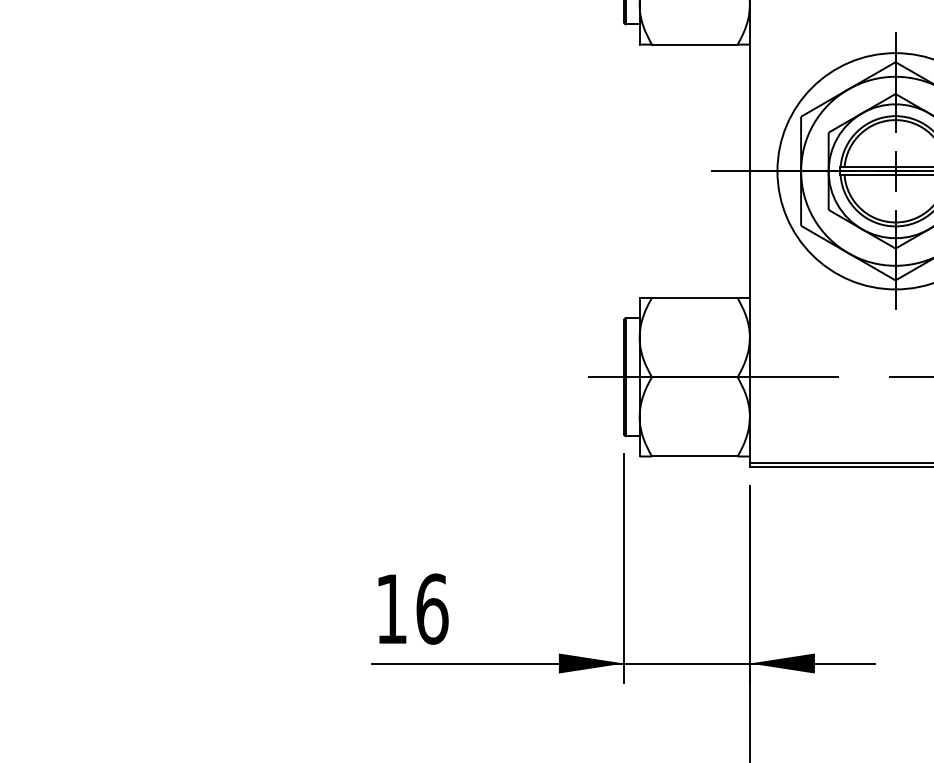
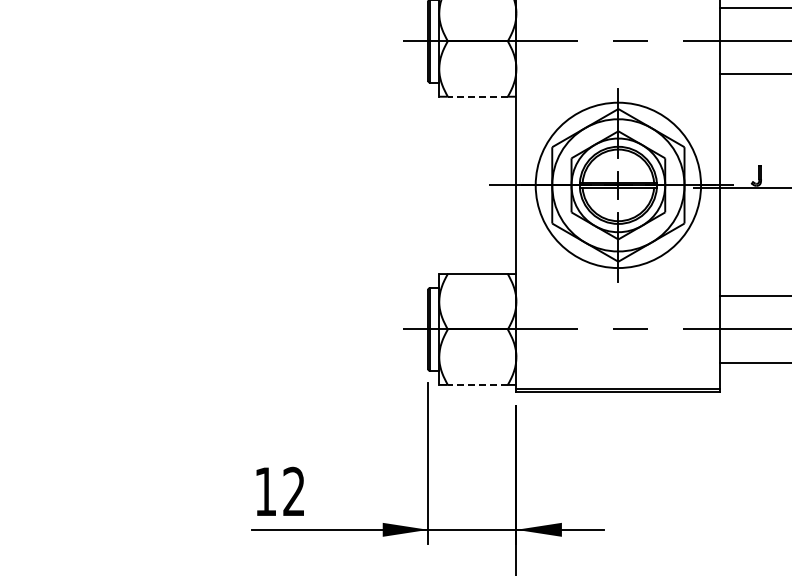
line: (694, 44) -> (477, 96), solid -> dashed
line: (694, 455) -> (477, 384), solid -> dashed
text: (432, 608) -> (294, 491), 16 -> 12

